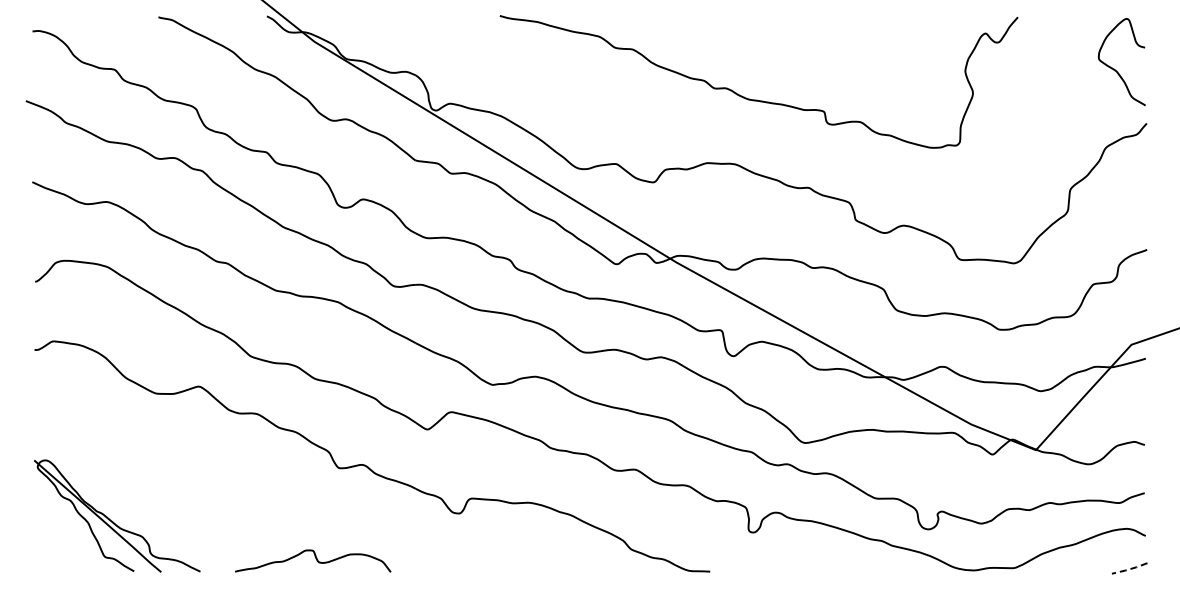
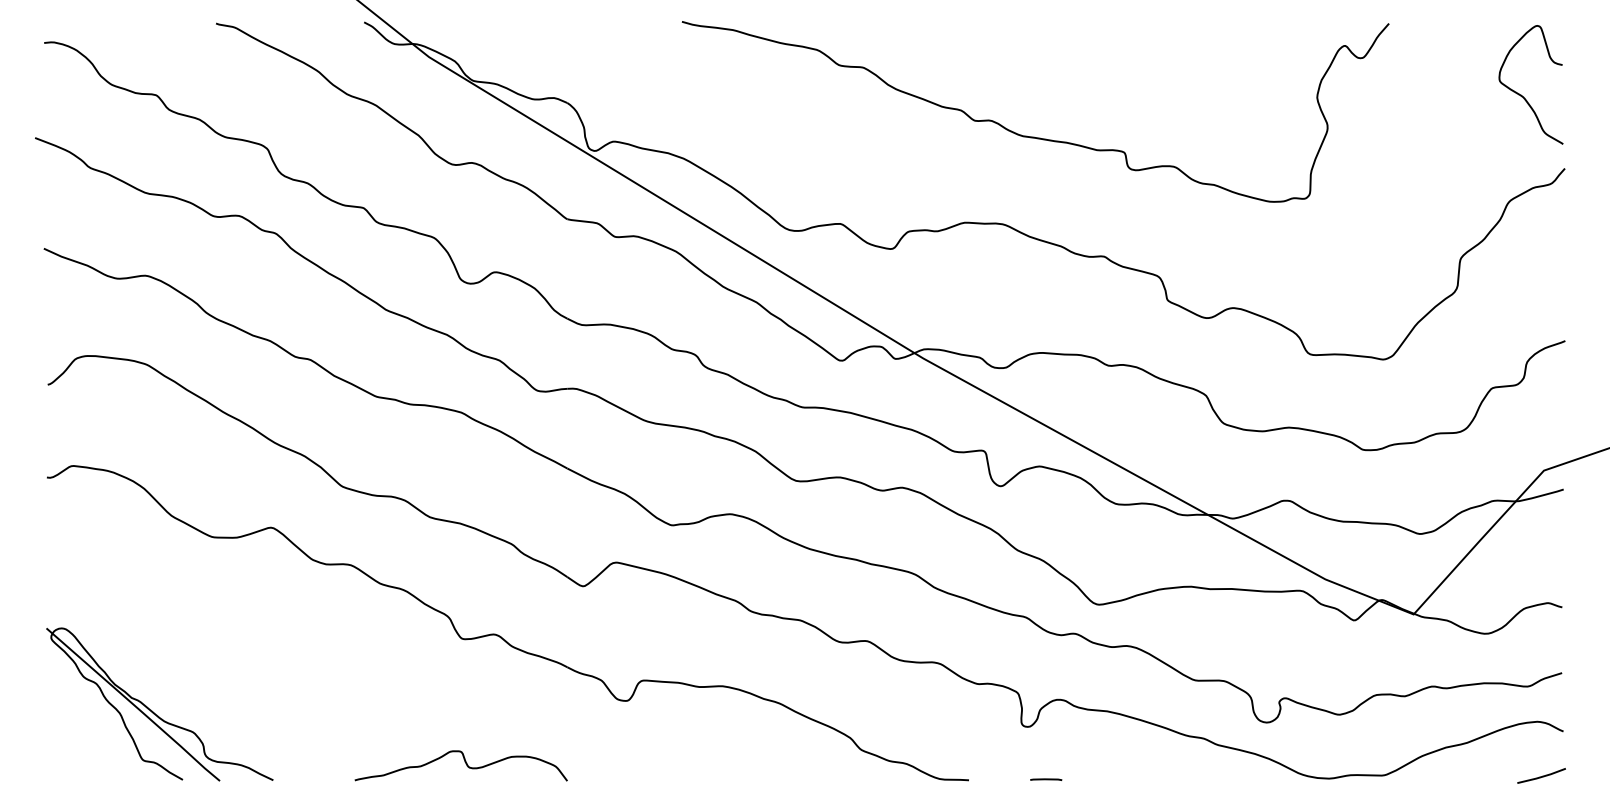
curve: (315, 558) -> (464, 762), moved
line: (1129, 569) -> (1541, 777), dashed -> solid
line: (766, 571) -> (1045, 780), added

